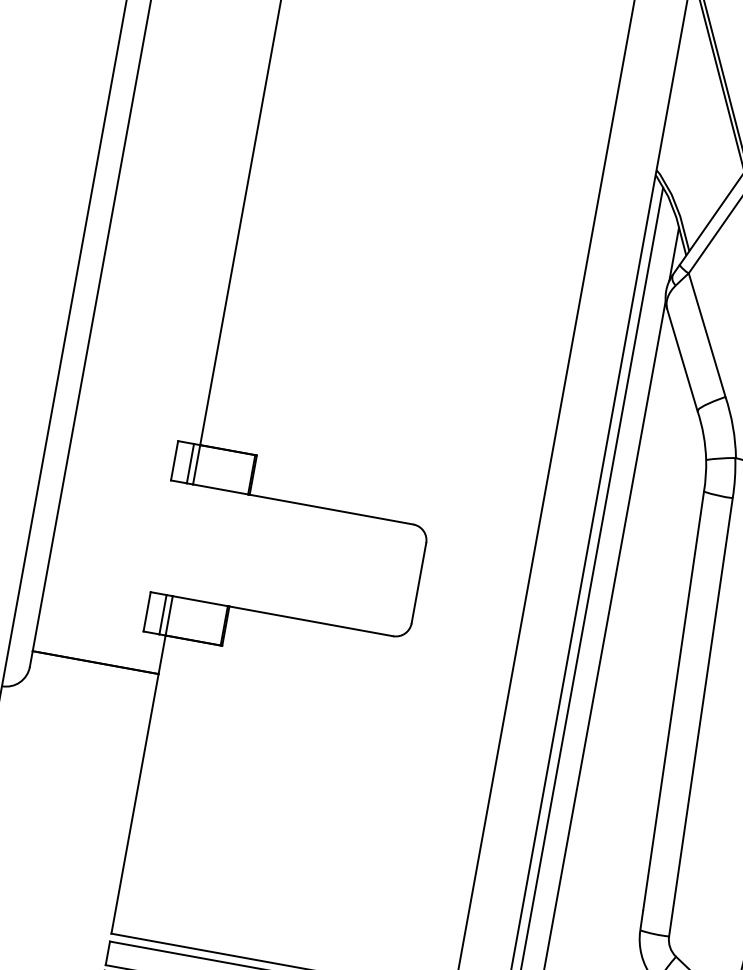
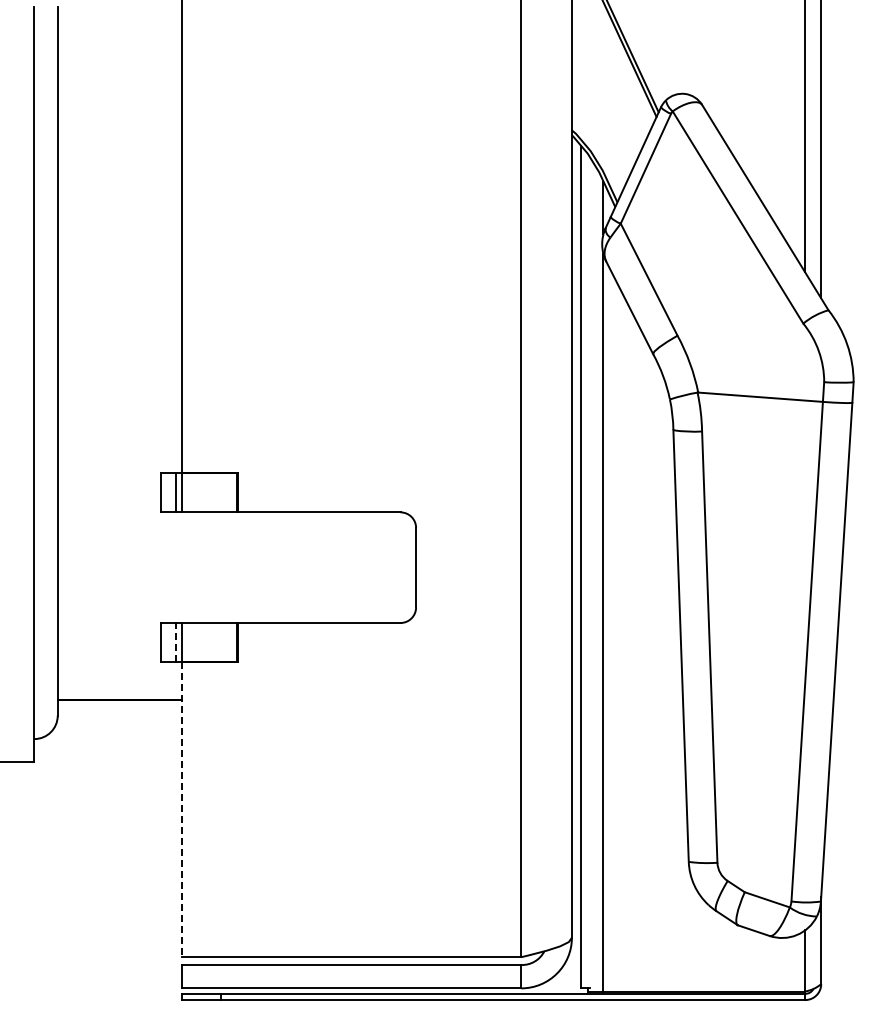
line: (163, 613) -> (176, 641), solid -> dashed
line: (138, 784) -> (182, 809), solid -> dashed

